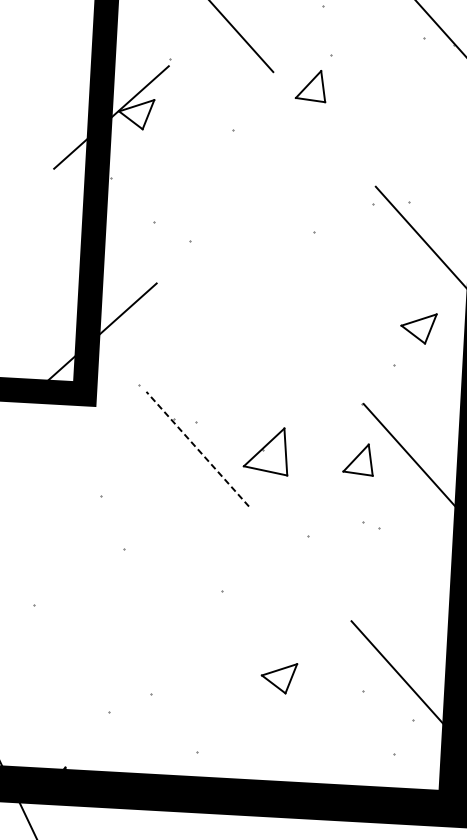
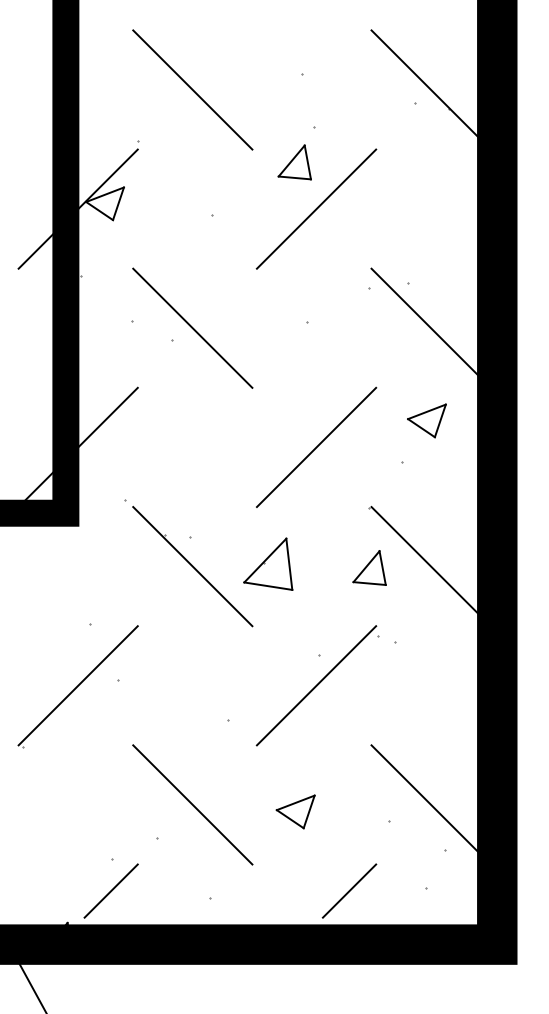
line: (328, 129) -> (316, 208), added
line: (209, 231) -> (192, 327), added
line: (316, 346) -> (316, 447), added
line: (197, 449) -> (192, 566), dashed -> solid
line: (86, 551) -> (77, 685), added
line: (304, 563) -> (316, 685), added
line: (185, 666) -> (192, 804), added
line: (106, 740) -> (110, 890), added
line: (324, 752) -> (349, 890), added

